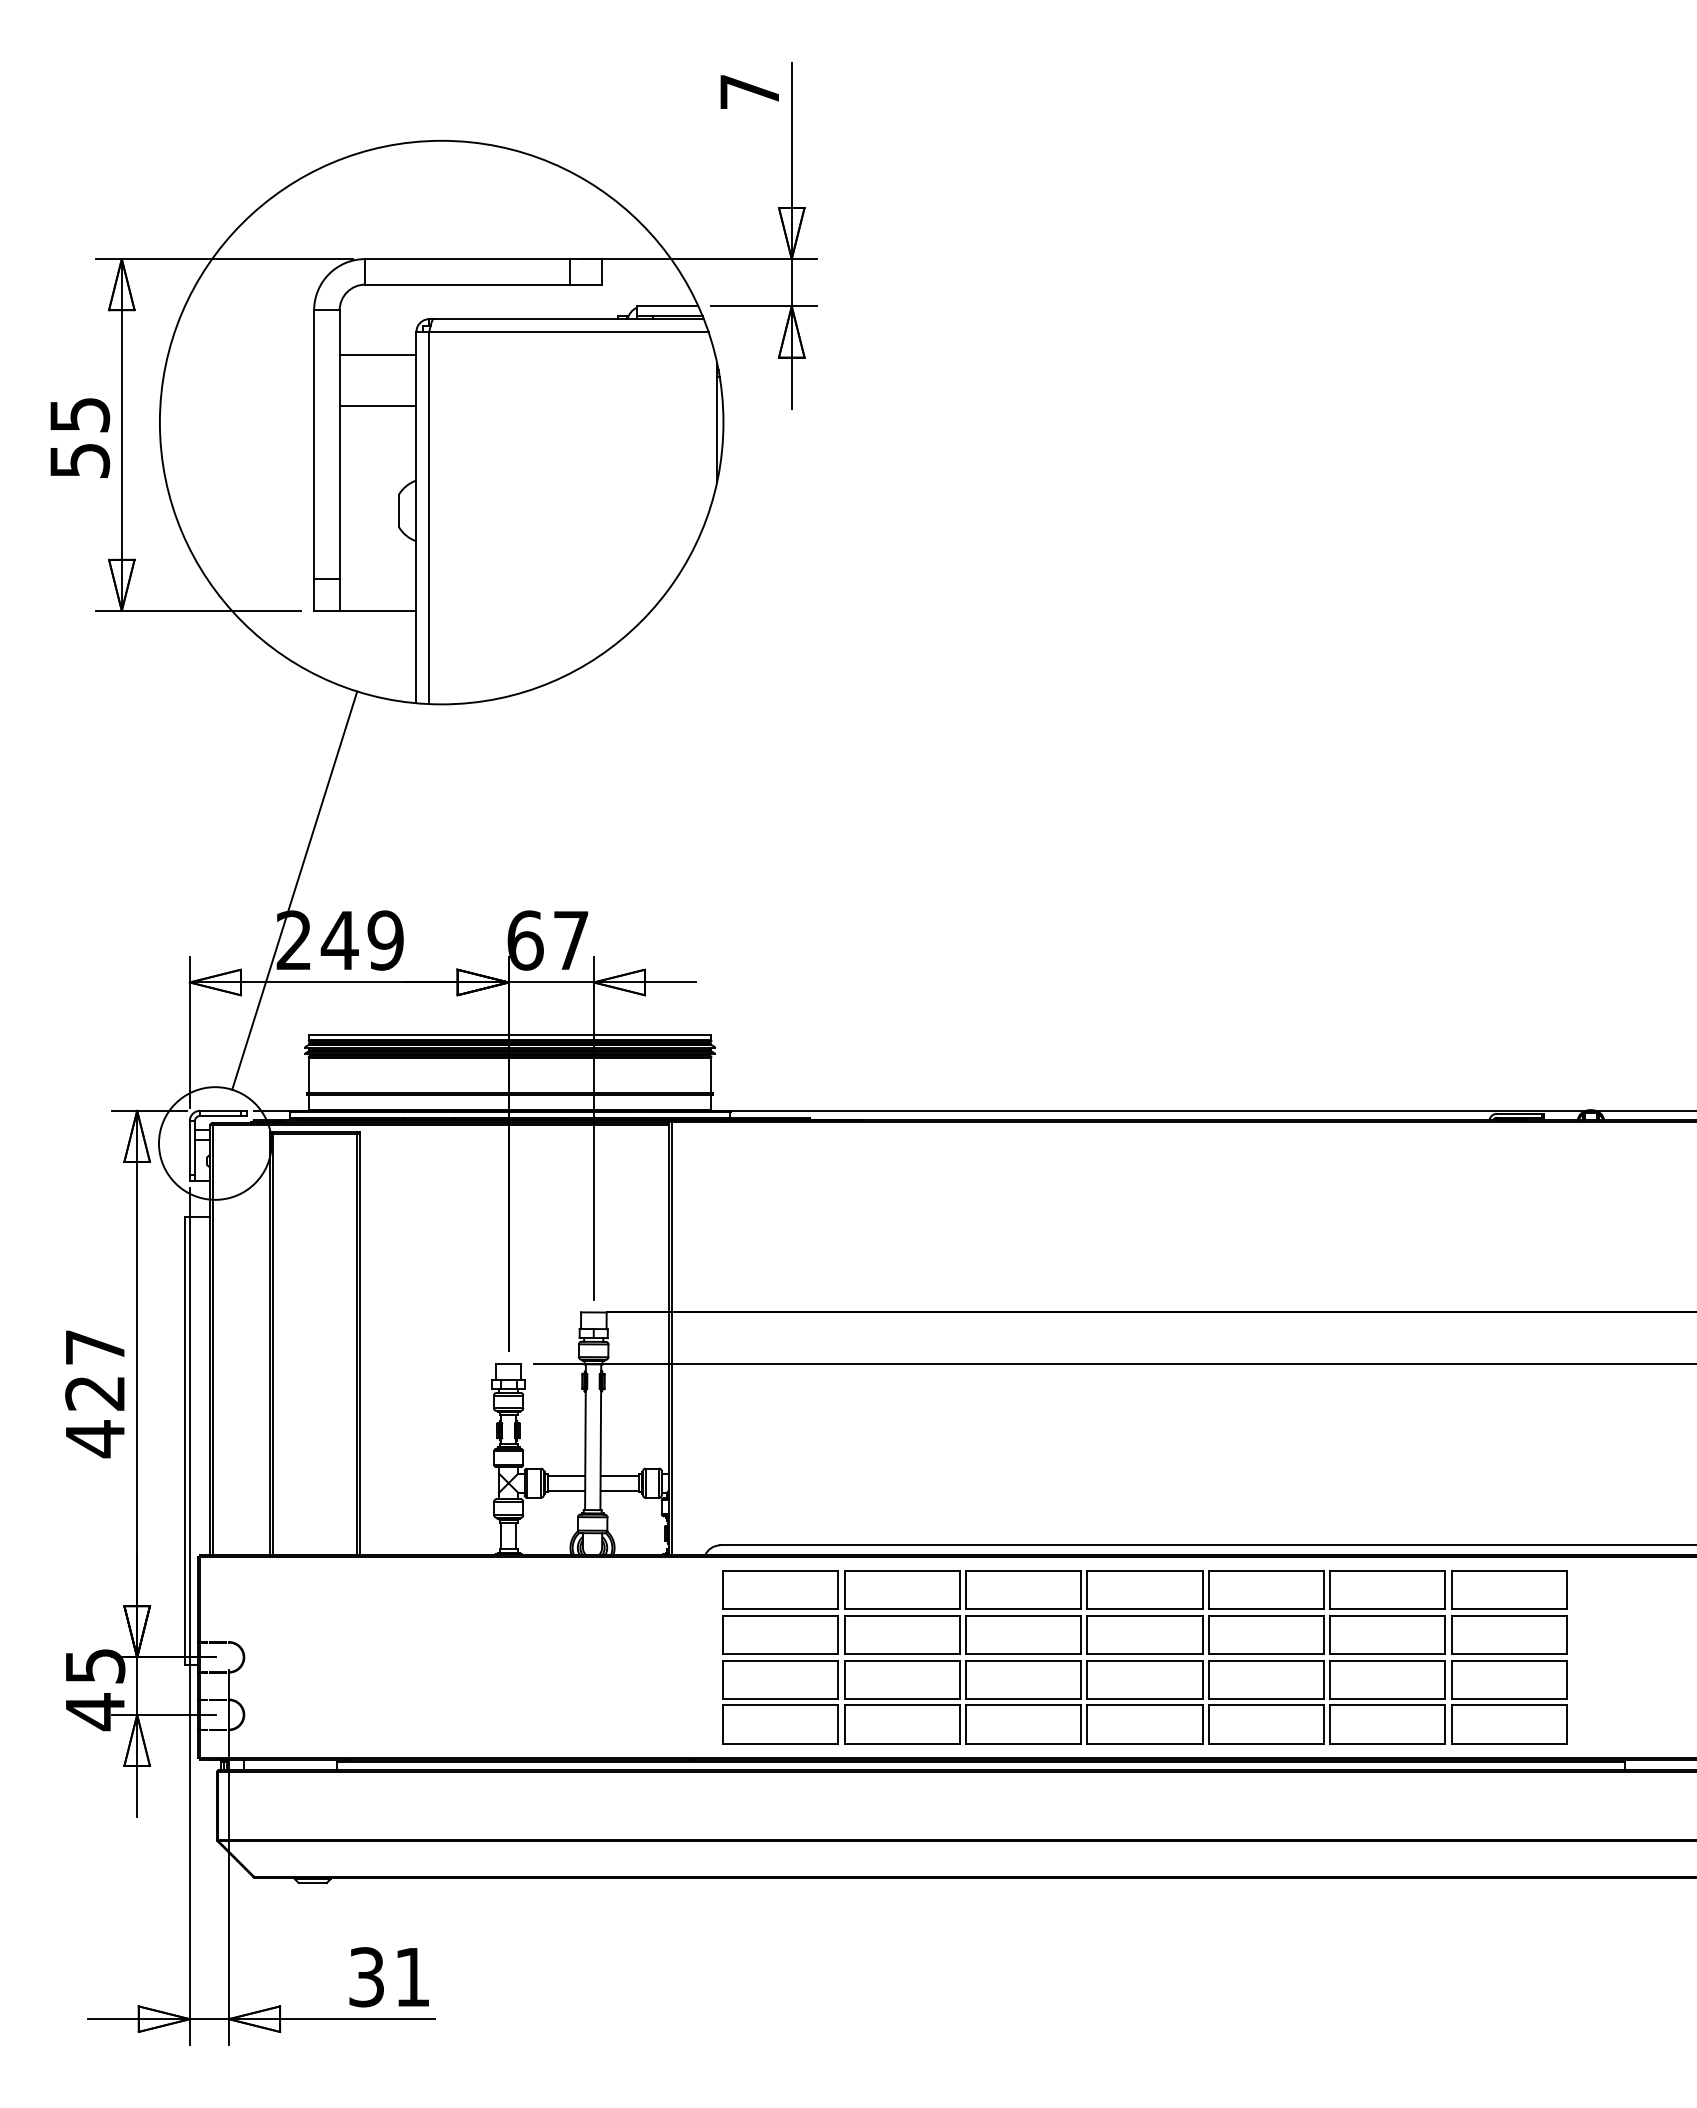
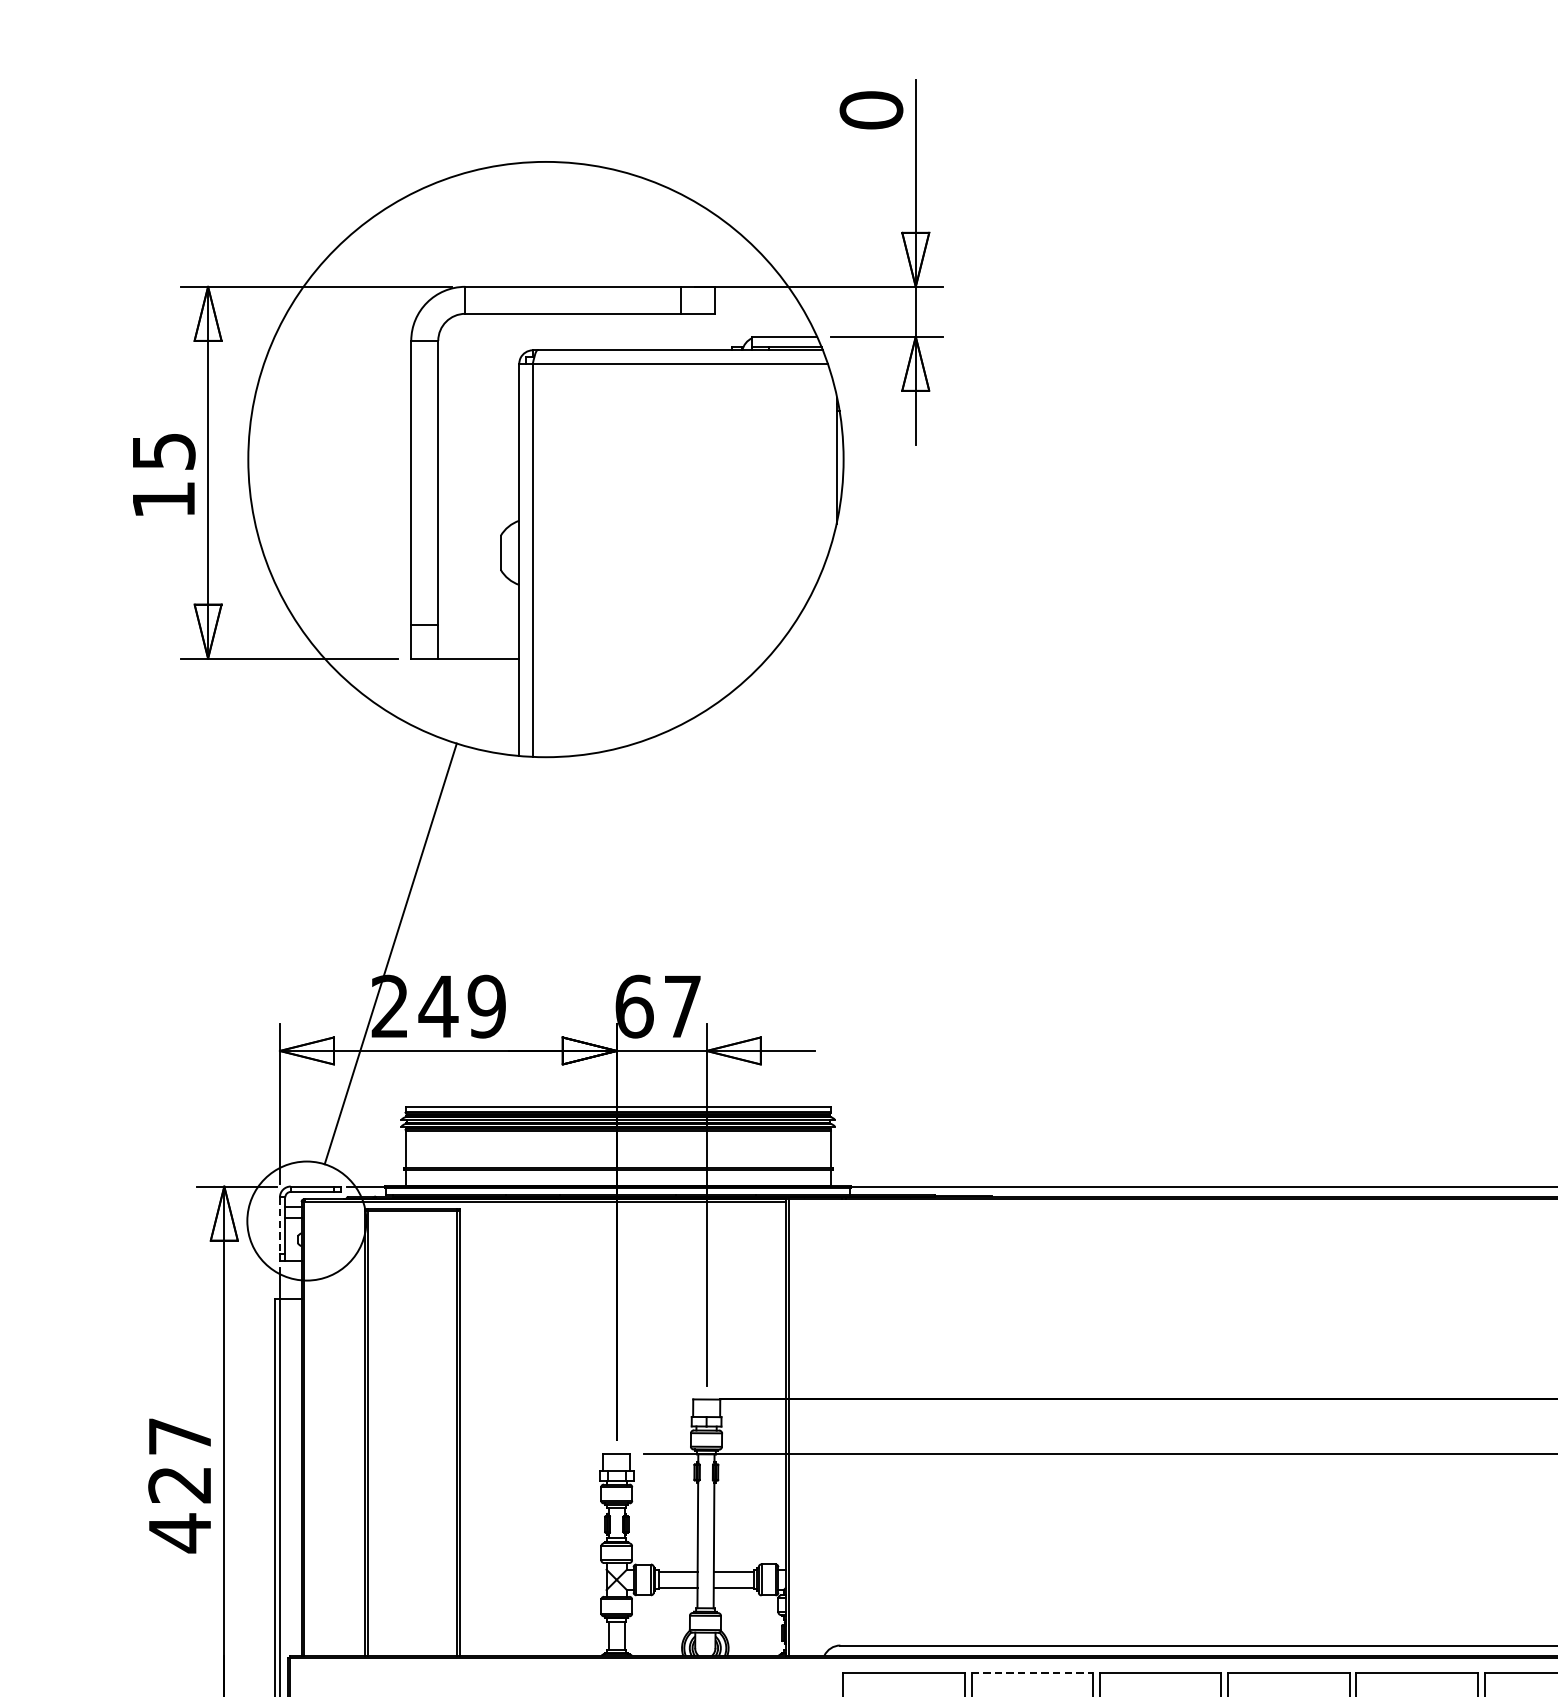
text: (749, 91) -> (871, 109), 7 -> 0
line: (377, 355) -> (478, 388), removed
line: (377, 406) -> (478, 442), removed
text: (80, 460) -> (164, 499), 55 -> 15
line: (189, 1147) -> (279, 1225), solid -> dashed
line: (902, 1571) -> (1032, 1673), solid -> dashed

